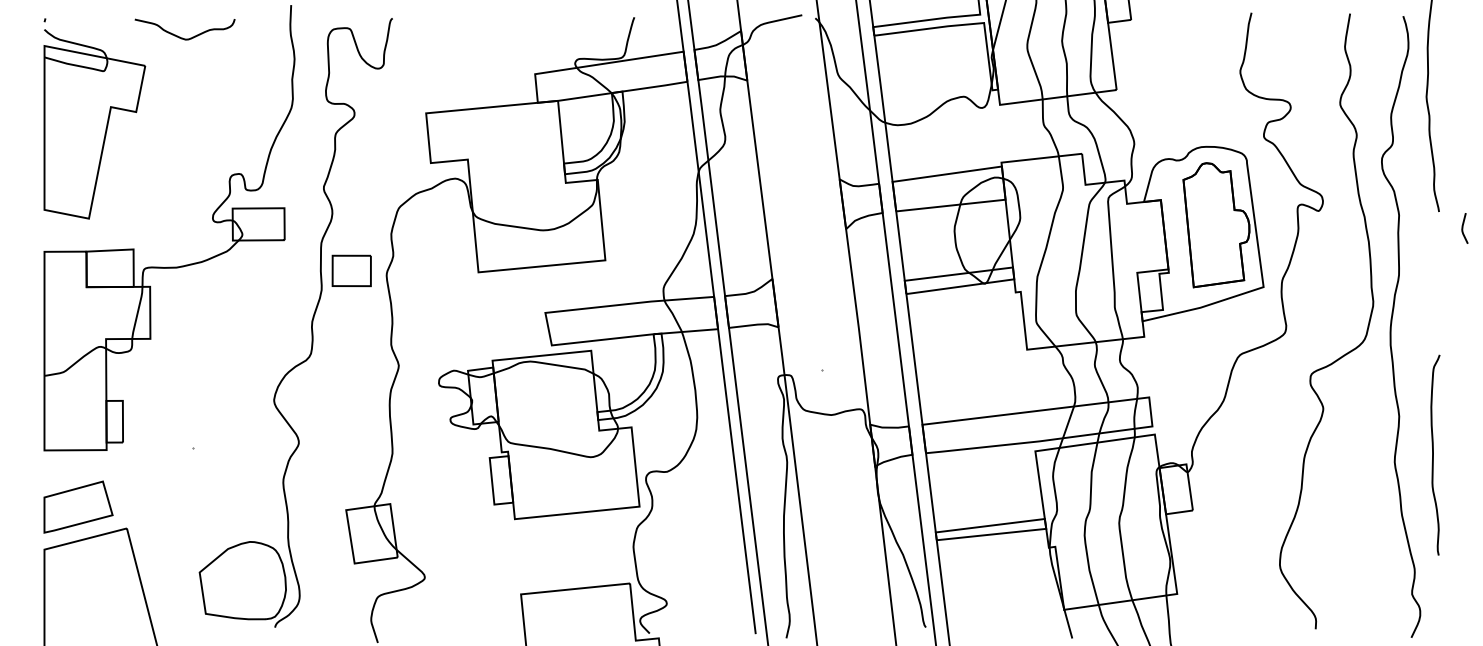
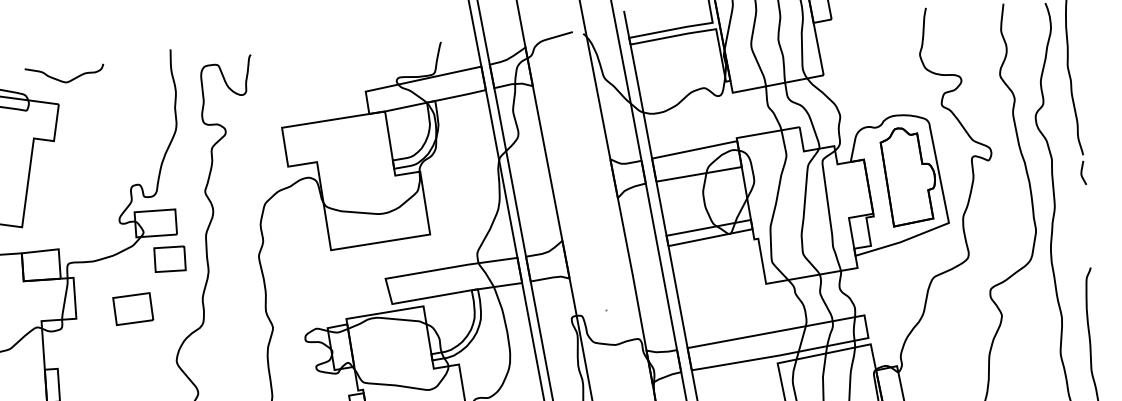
curve: (180, 36) -> (61, 80), moved
curve: (1463, 228) -> (1082, 173), moved
part: (351, 270) -> (169, 258), moved
part: (222, 331) -> (132, 309), added

